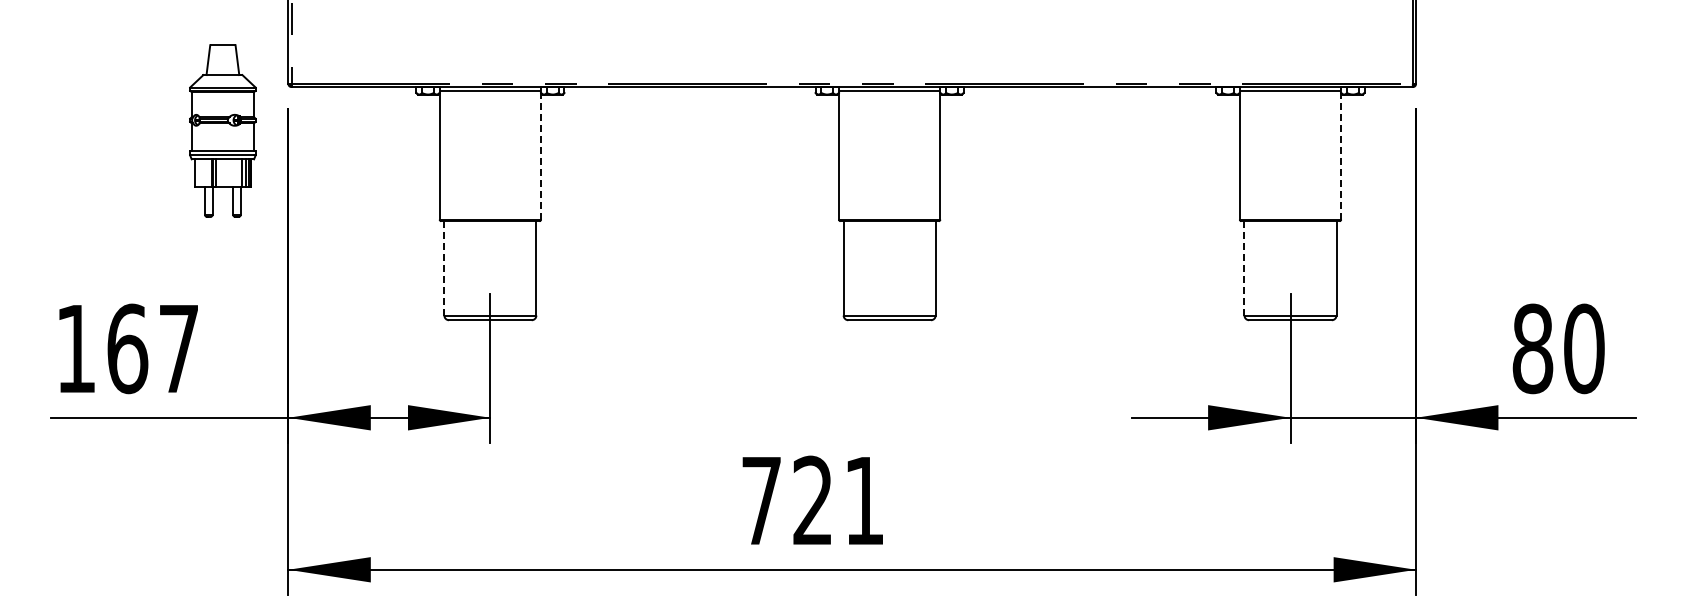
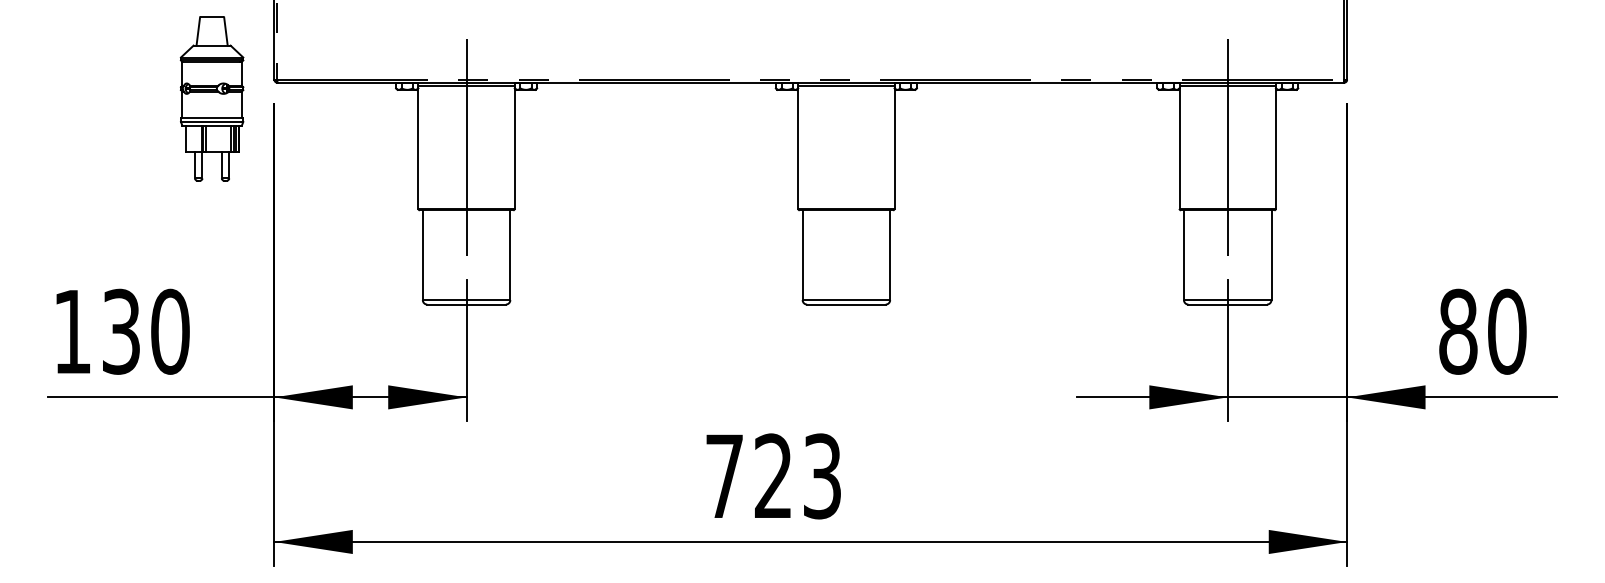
part: (222, 130) -> (211, 98), moved
line: (490, 155) -> (466, 147), added
line: (541, 155) -> (515, 147), dashed -> solid
line: (1290, 155) -> (1227, 147), added
line: (1341, 155) -> (1276, 147), dashed -> solid
line: (444, 268) -> (422, 255), dashed -> solid
line: (1244, 268) -> (1183, 255), dashed -> solid
text: (153, 348) -> (146, 331), 167 -> 130
text: (864, 500) -> (822, 476), 721 -> 723

